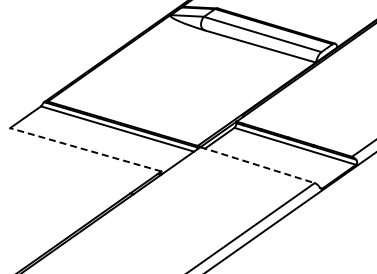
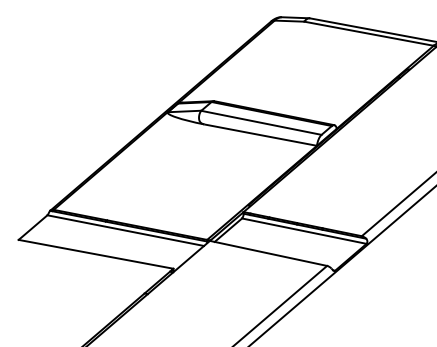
line: (86, 150) -> (96, 254), dashed -> solid
line: (257, 165) -> (268, 253), dashed -> solid

